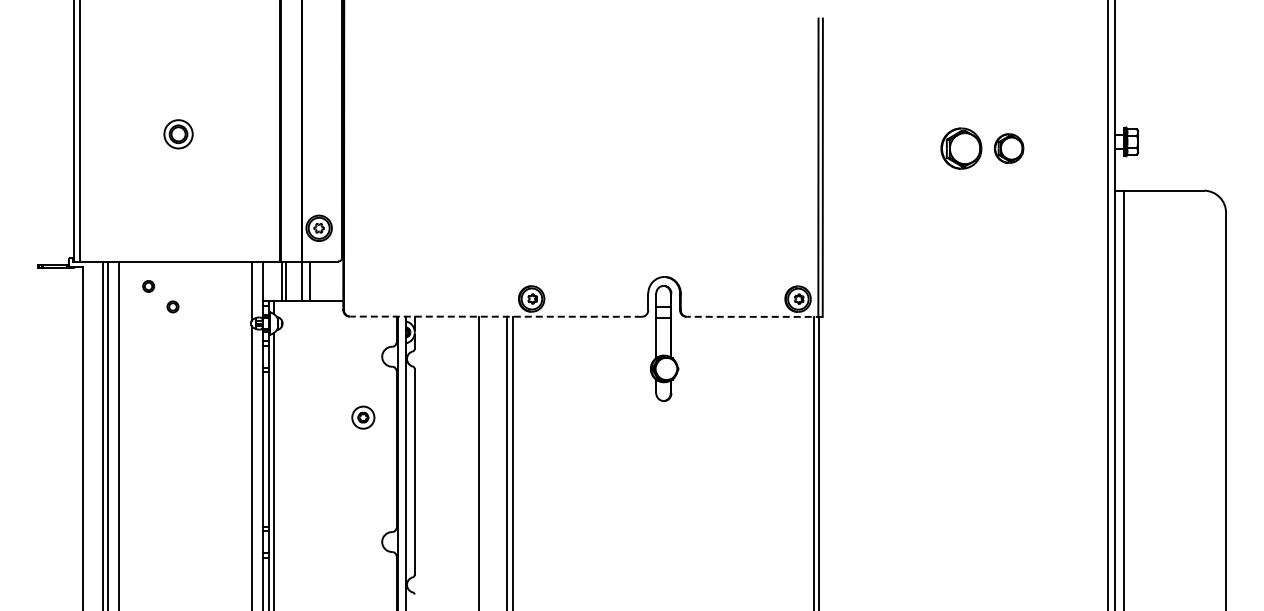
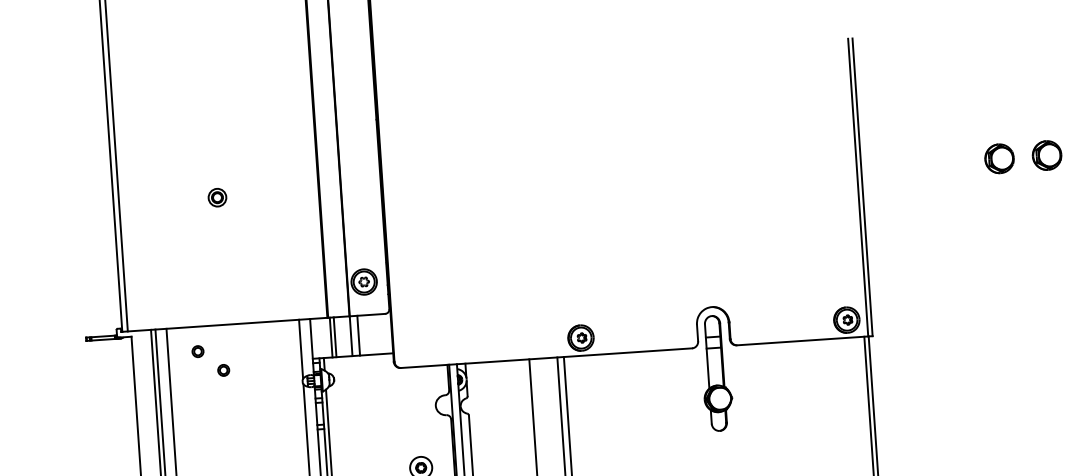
part: (178, 133) -> (217, 197), size x0.62
part: (961, 148) -> (999, 158), size x0.71
line: (496, 316) -> (547, 357), dashed -> solid
line: (755, 316) -> (805, 340), dashed -> solid

